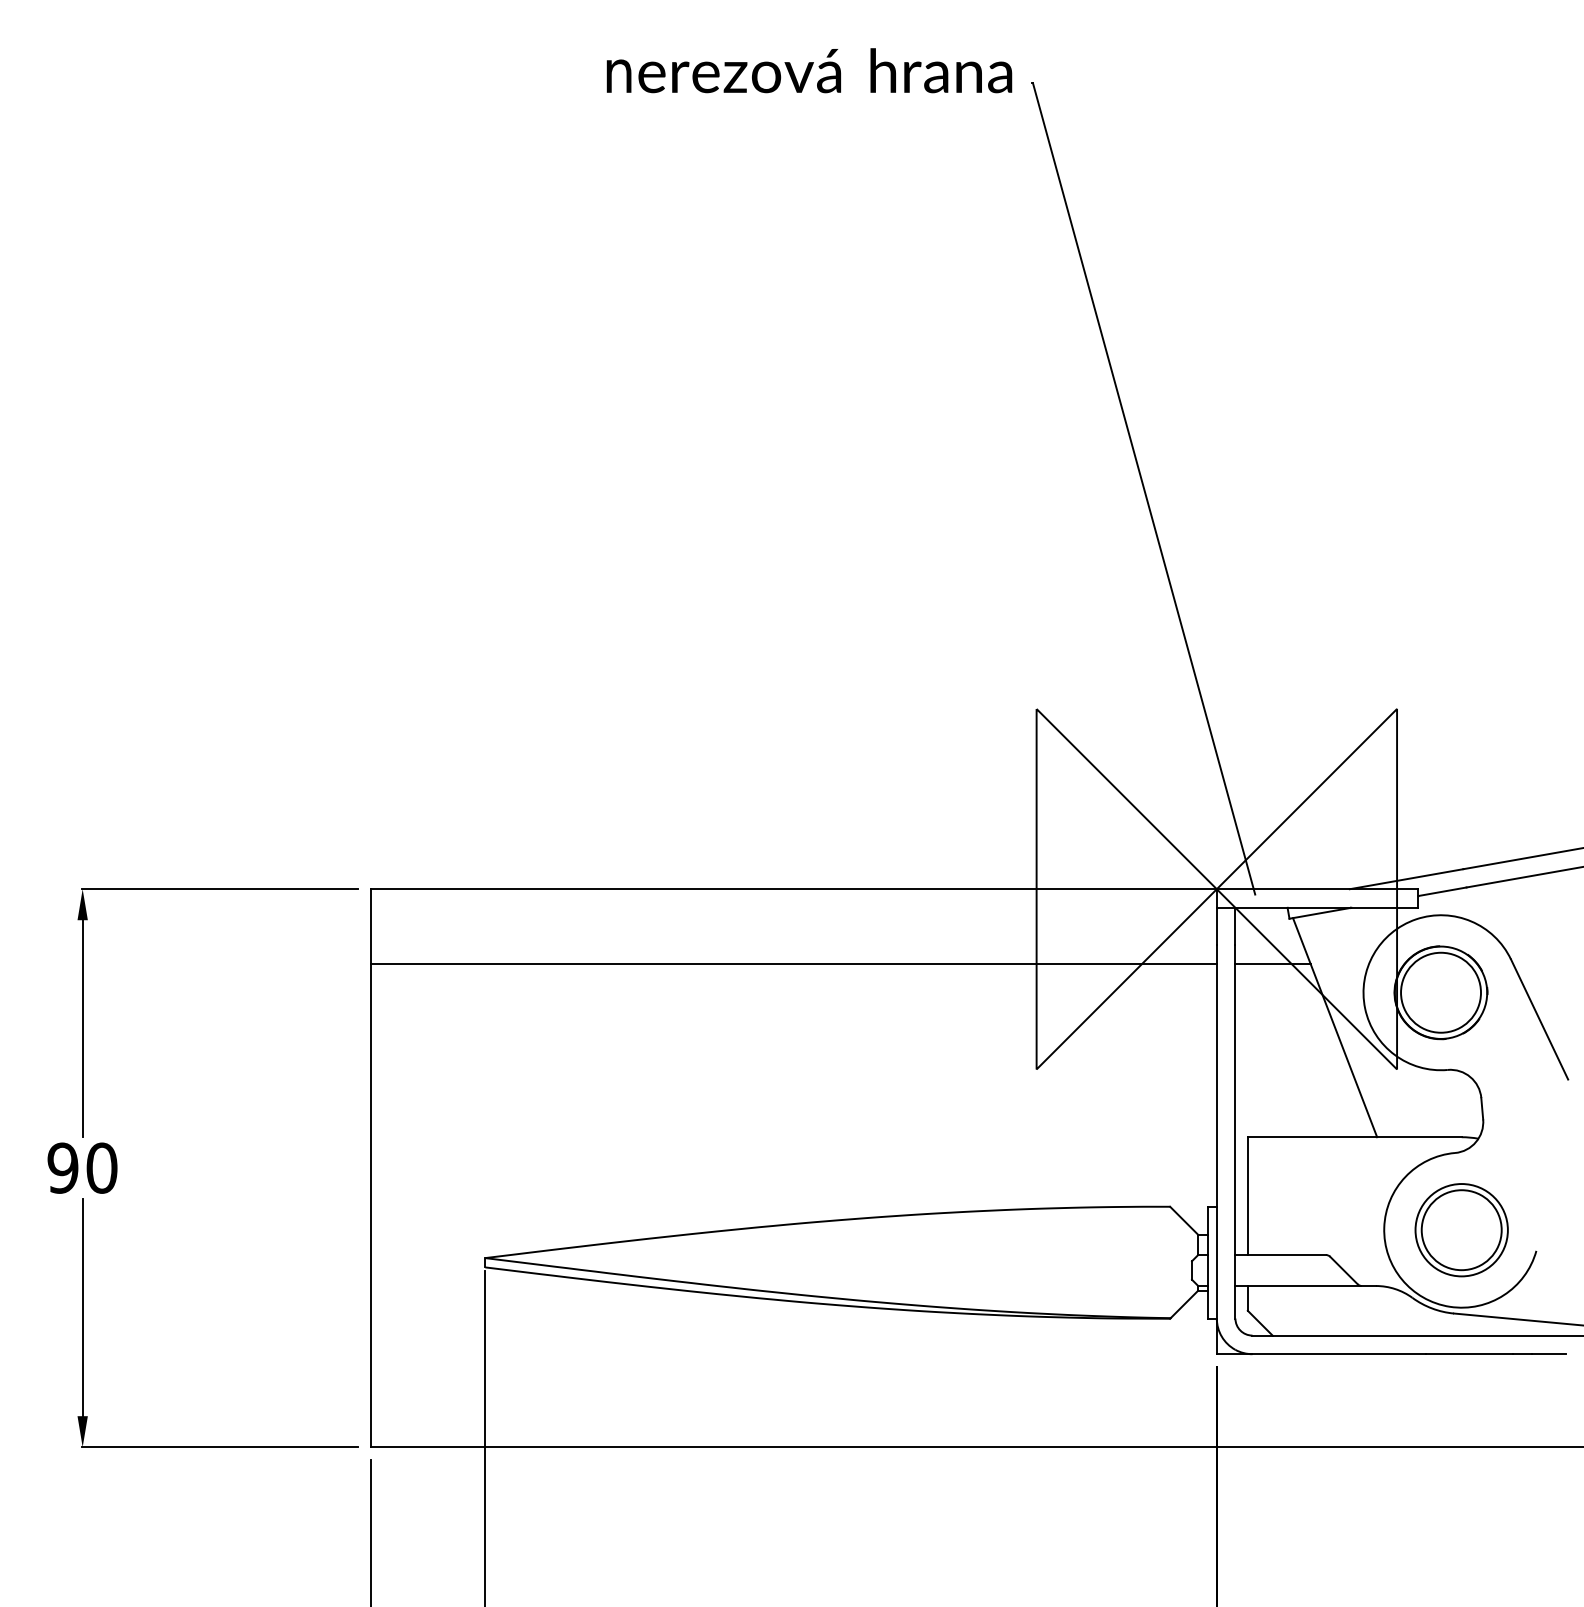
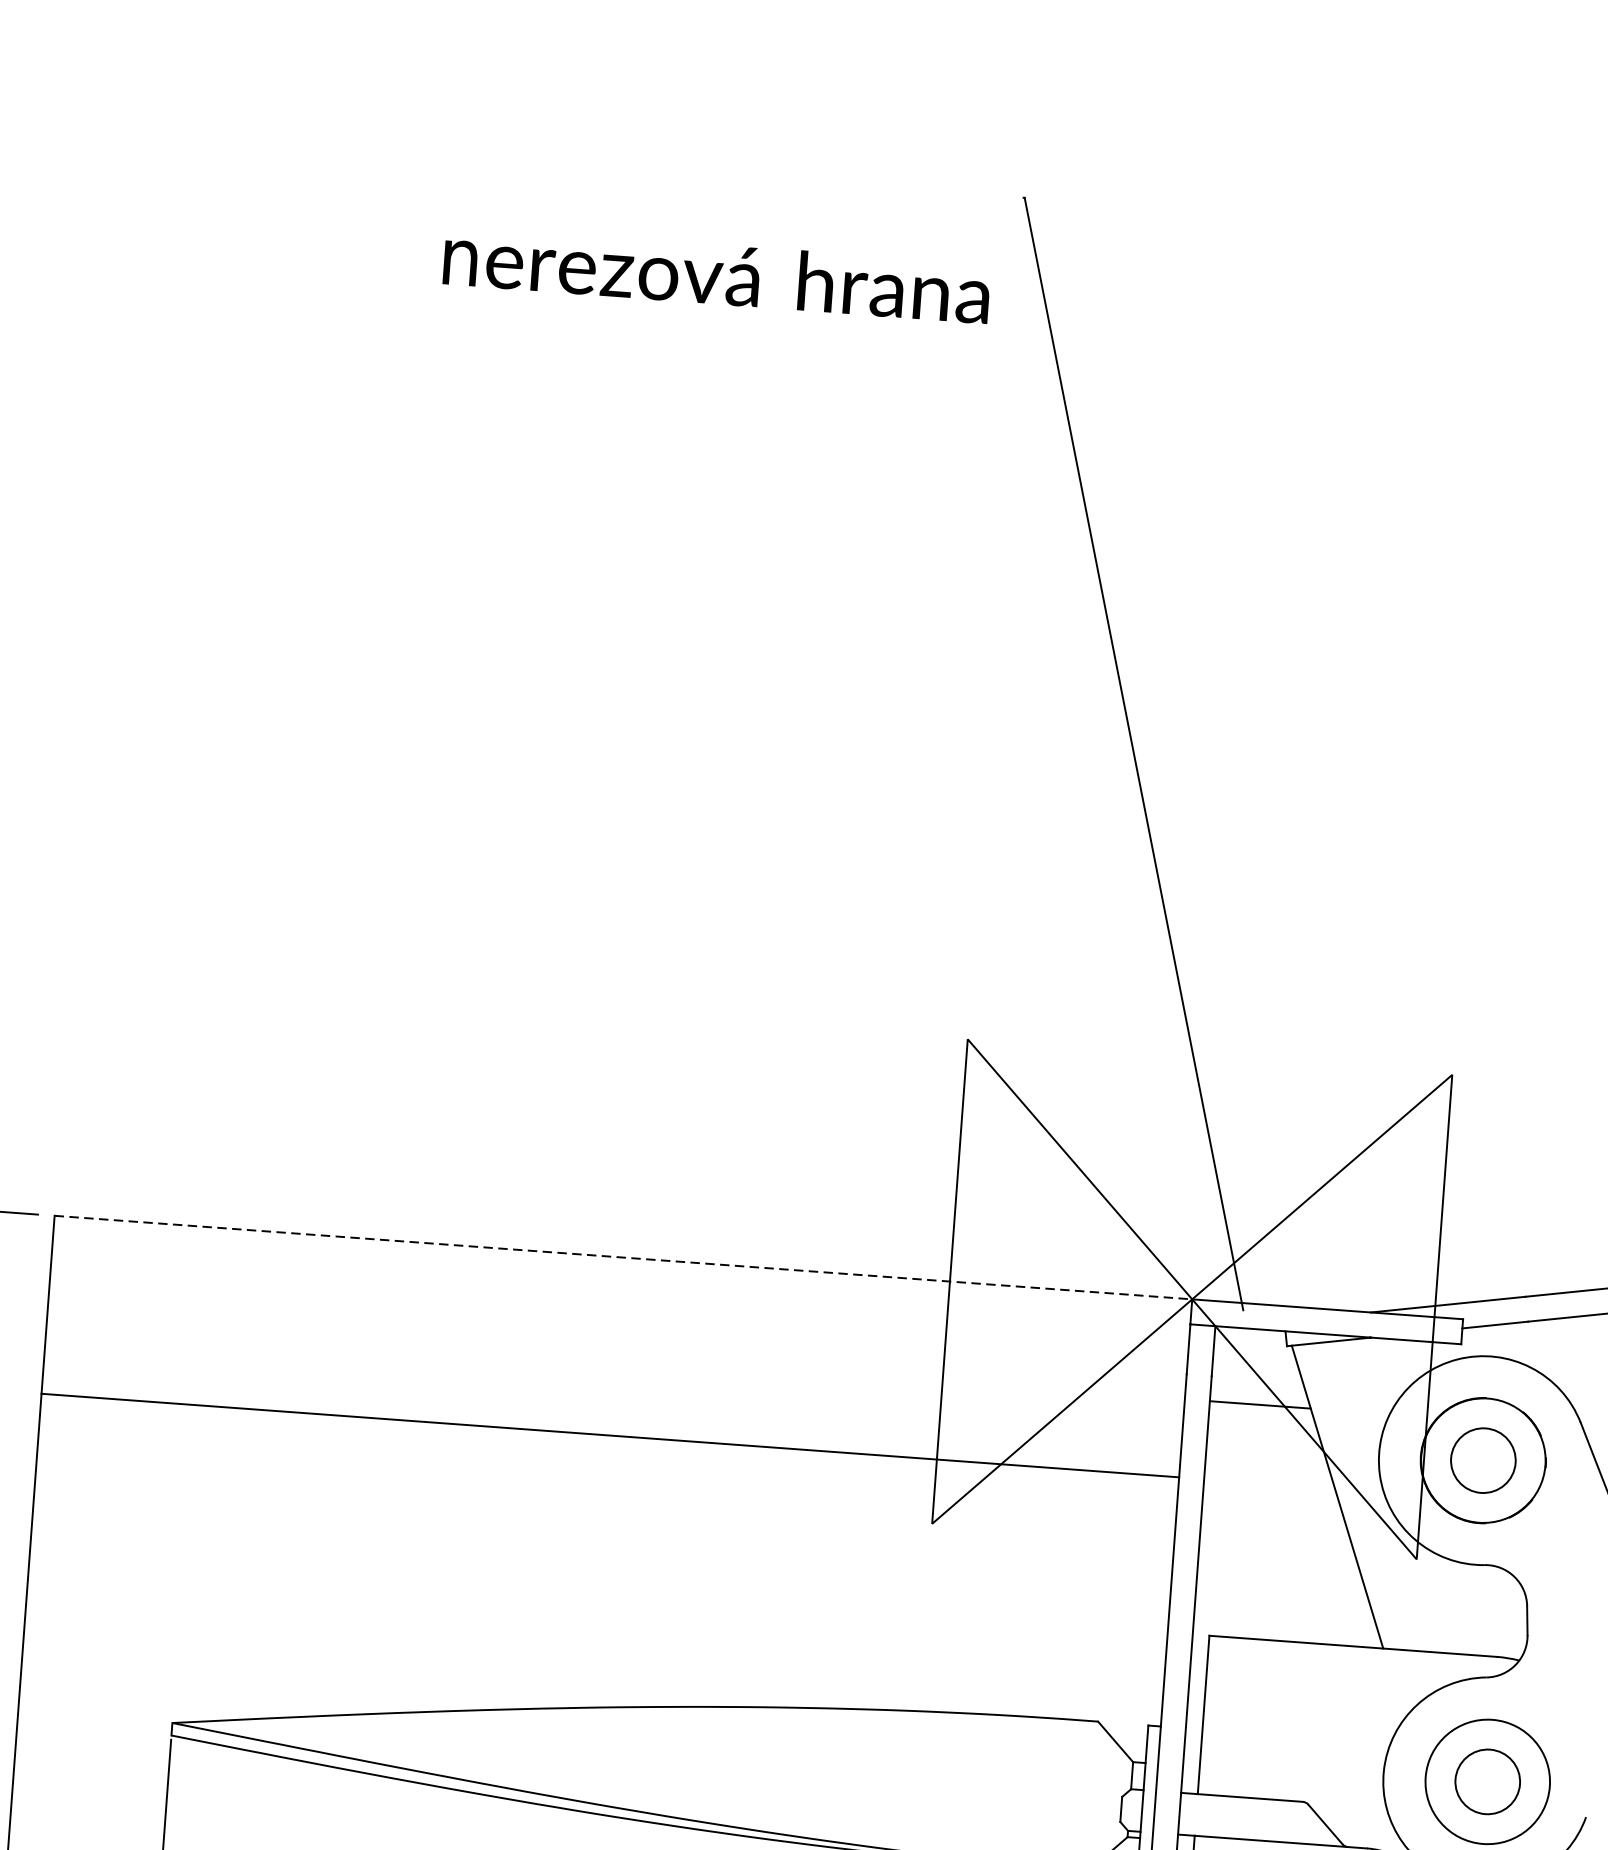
text: (809, 70) -> (716, 274), moved
line: (794, 889) -> (624, 1258), solid -> dashed
line: (793, 963) -> (610, 1435), moved
circle: (1441, 992) -> (1484, 1460), size x0.6
circle: (1461, 1230) -> (1487, 1782), size x0.6

